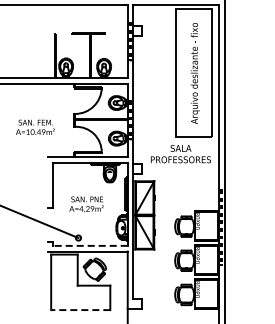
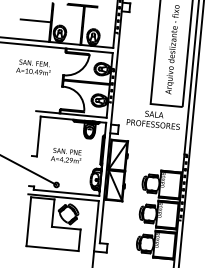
line: (37, 55) -> (35, 20), added
text: (35, 126) -> (33, 66), moved
line: (90, 245) -> (66, 192), dashed -> solid
line: (80, 310) -> (52, 248), dashed -> solid

